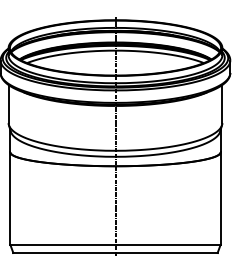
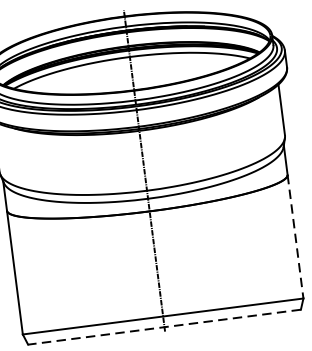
line: (220, 199) -> (295, 237), solid -> dashed
line: (115, 252) -> (164, 326), solid -> dashed

